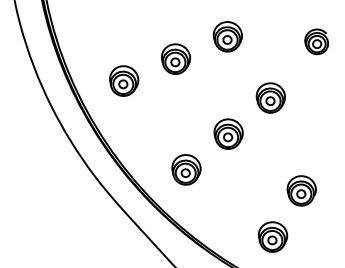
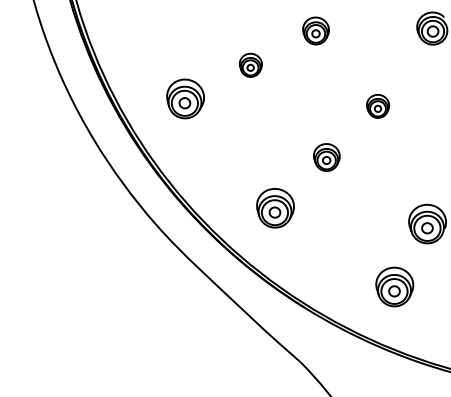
part: (227, 36) -> (315, 30), size x0.7
part: (175, 59) -> (250, 65), size x0.6
part: (270, 98) -> (377, 106), size x0.6
part: (228, 134) -> (326, 157), size x0.7

